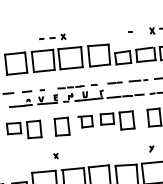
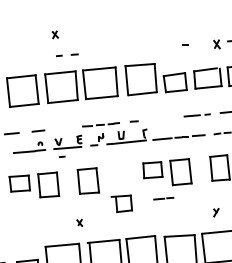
part: (63, 36) -> (55, 34), moved
line: (114, 82) -> (163, 198), moved
line: (41, 89) -> (61, 156), moved
part: (85, 121) -> (121, 203), moved

